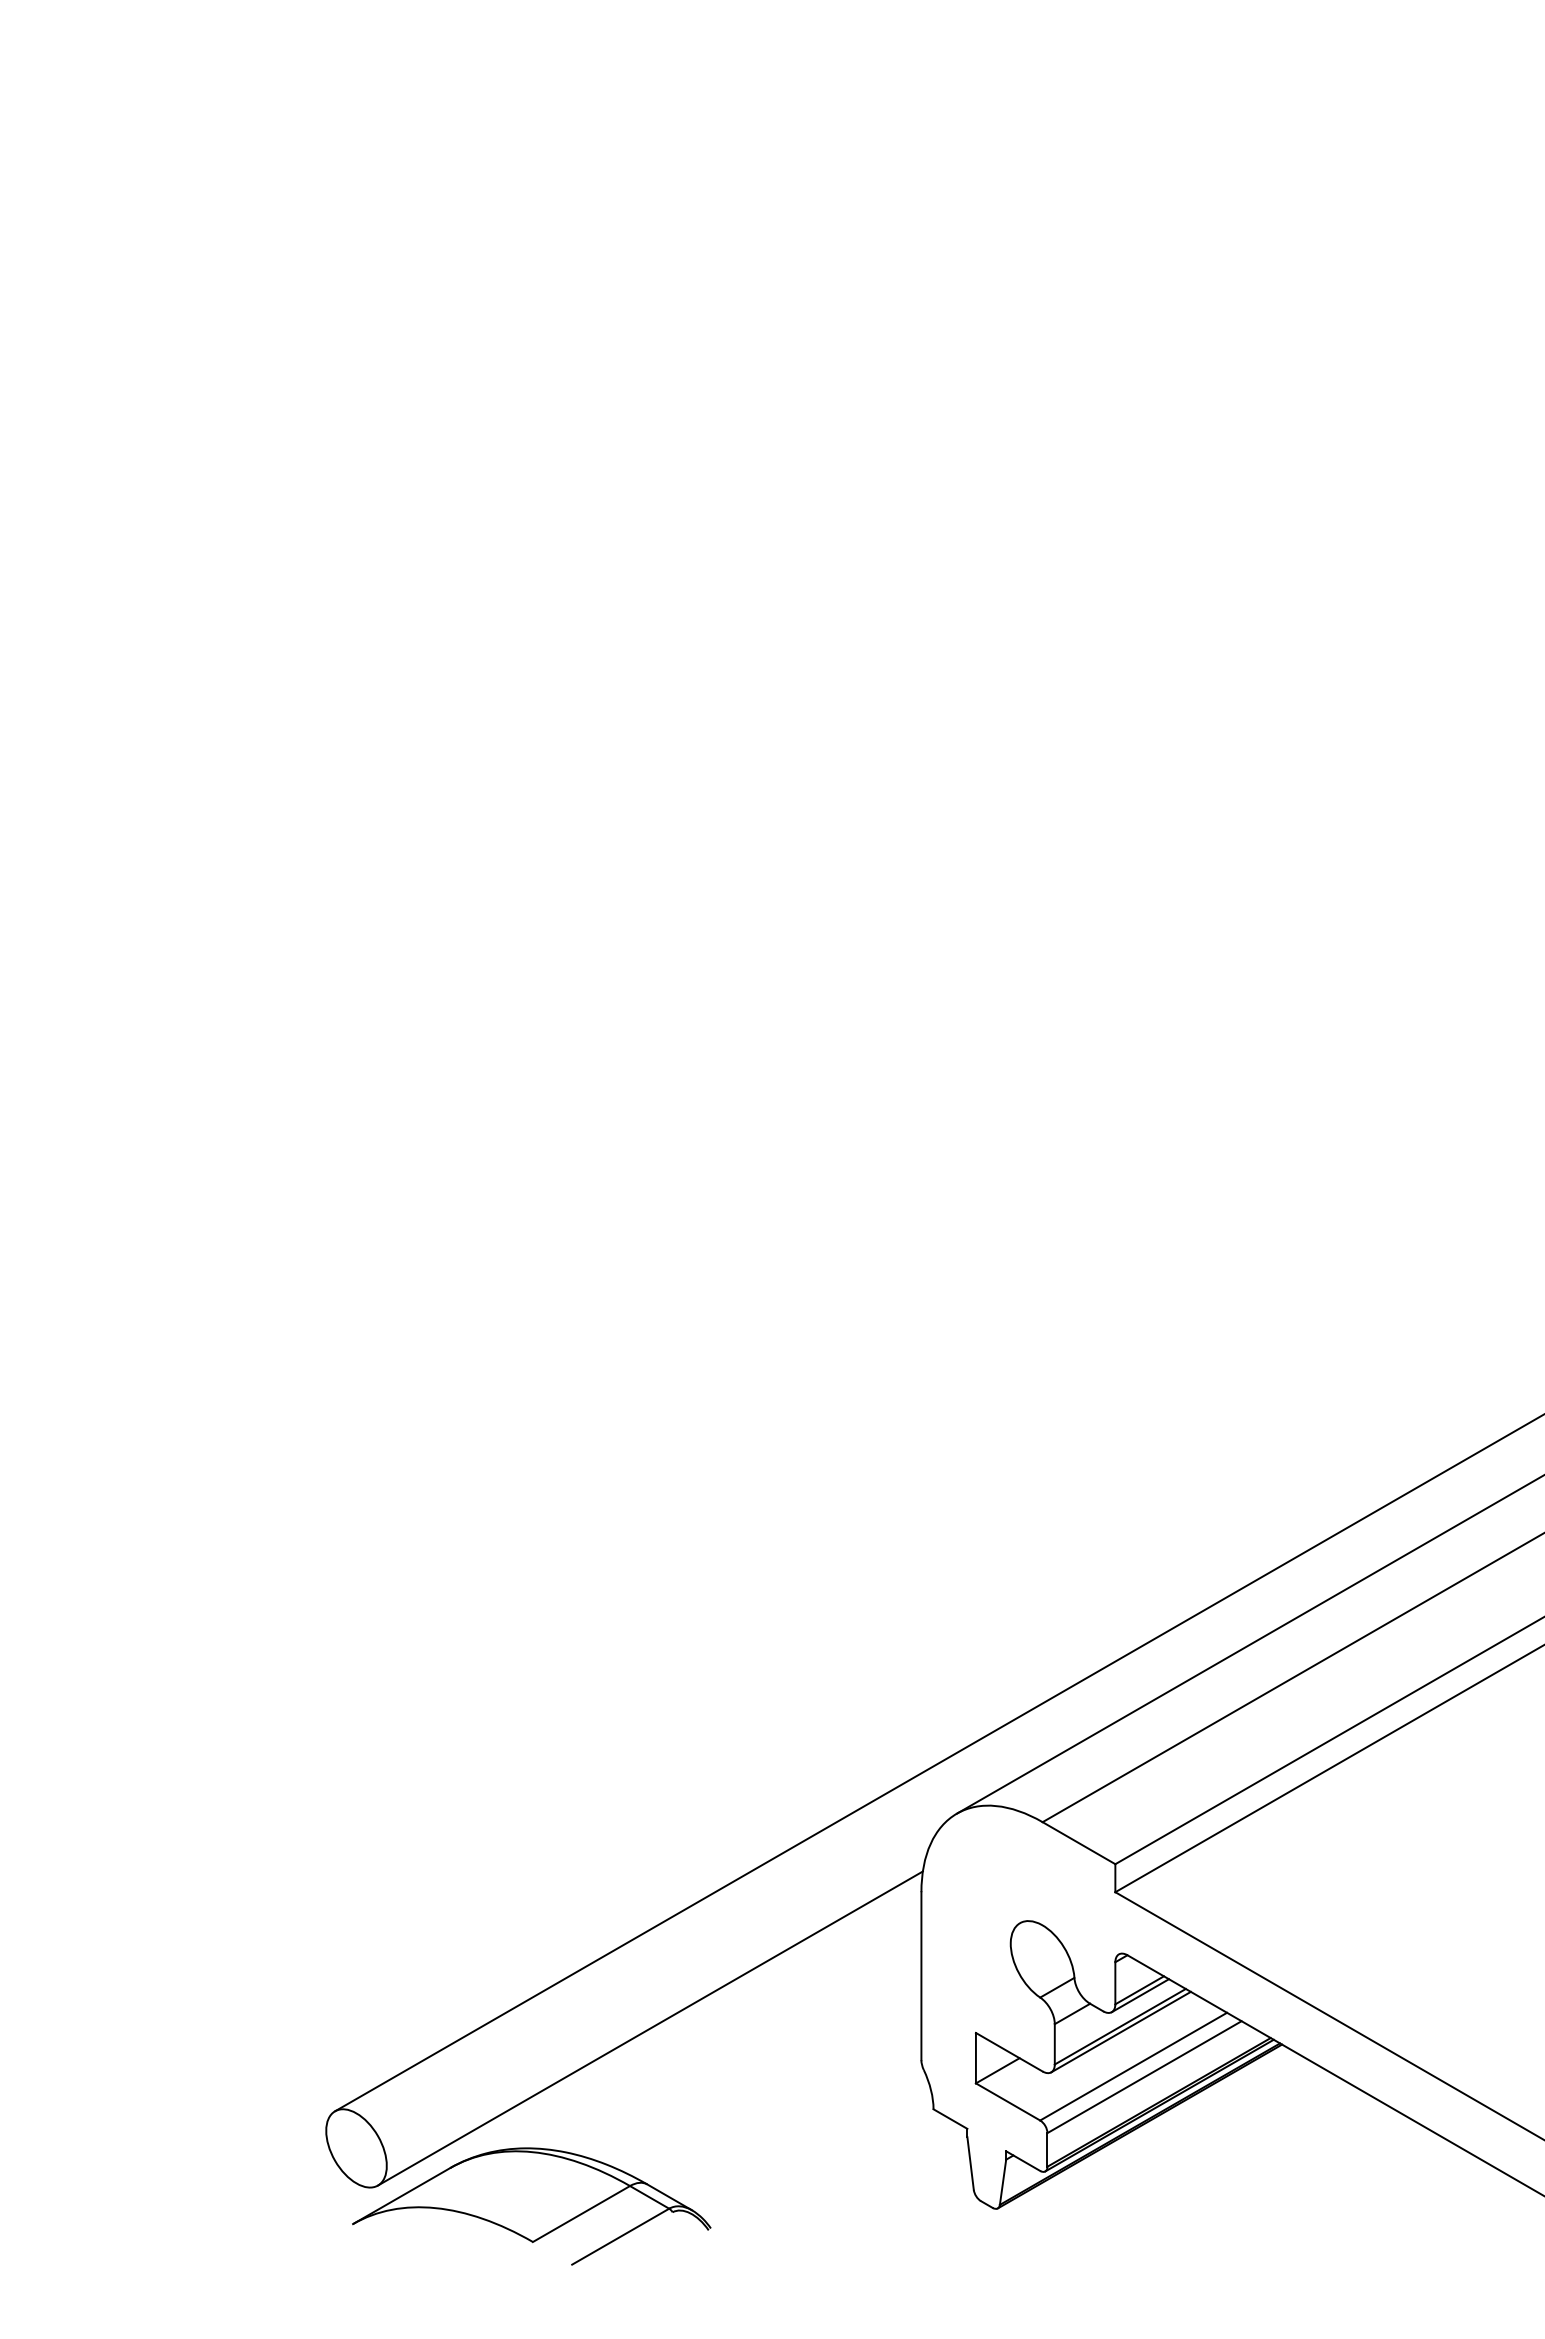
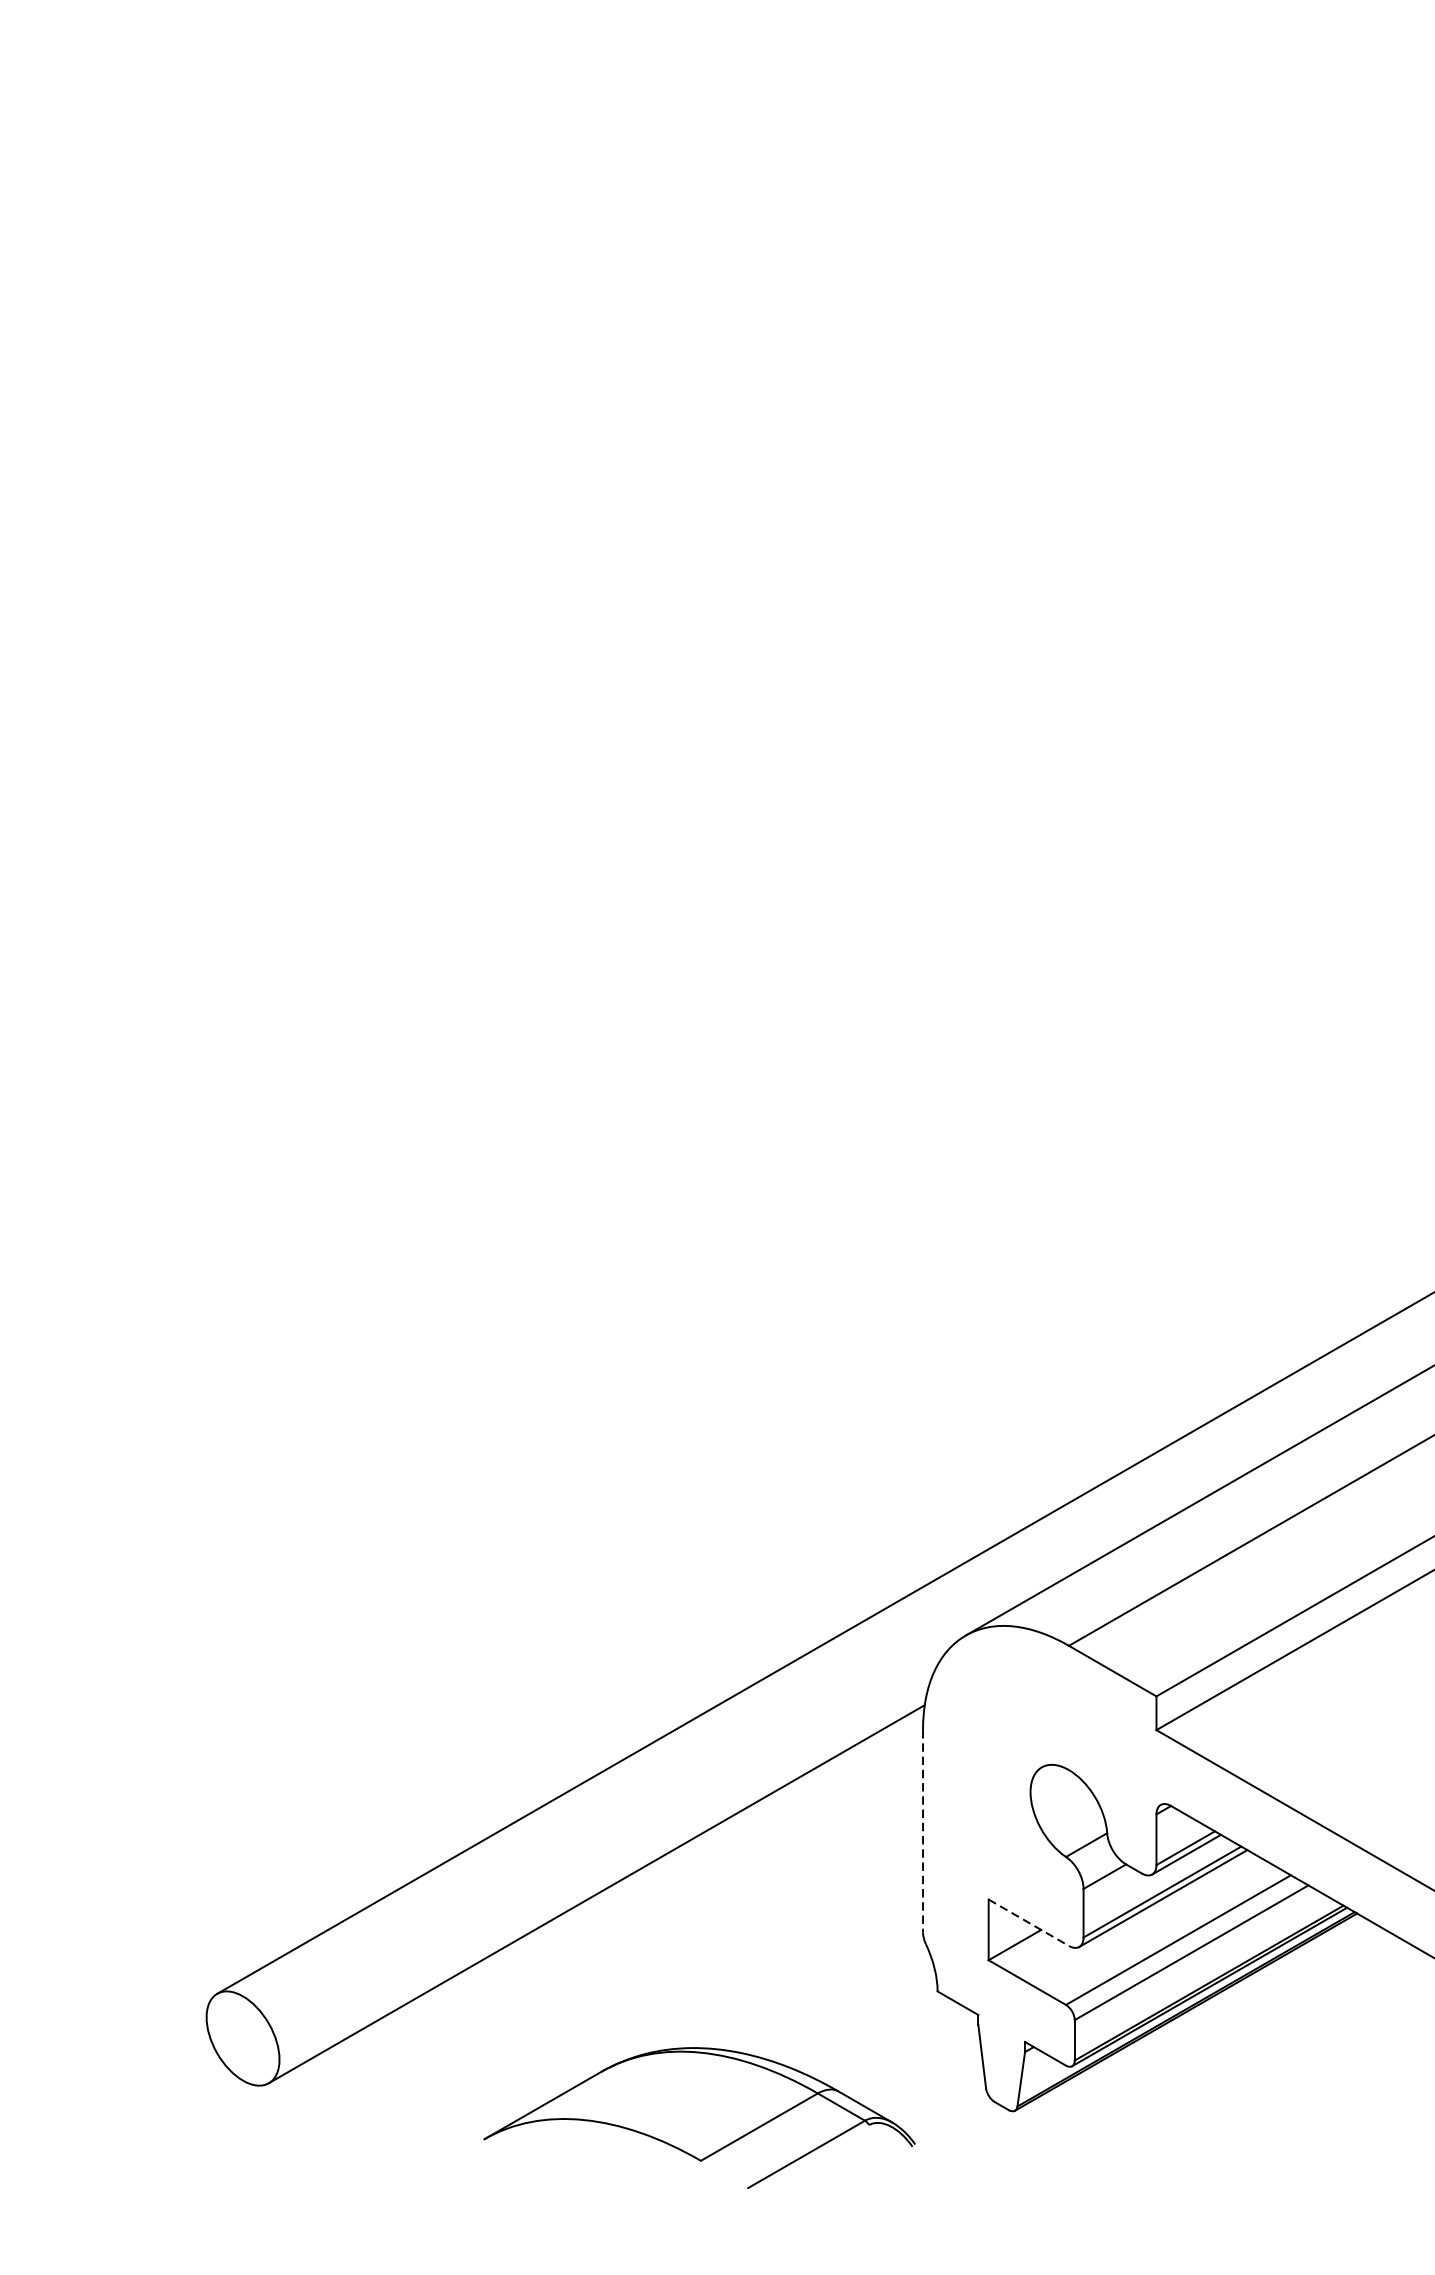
line: (921, 1976) -> (923, 1831), solid -> dashed
line: (1009, 2052) -> (1029, 1923), solid -> dashed
part: (531, 2206) -> (699, 2118), moved

